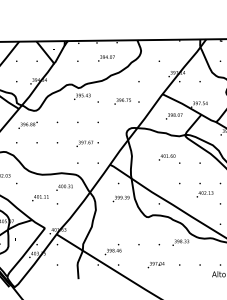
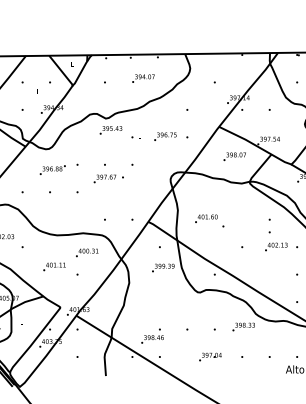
text: (27, 124) -> (51, 168), moved
text: (87, 143) -> (108, 178), moved
text: (169, 158) -> (209, 220), moved
text: (204, 189) -> (275, 240), moved

